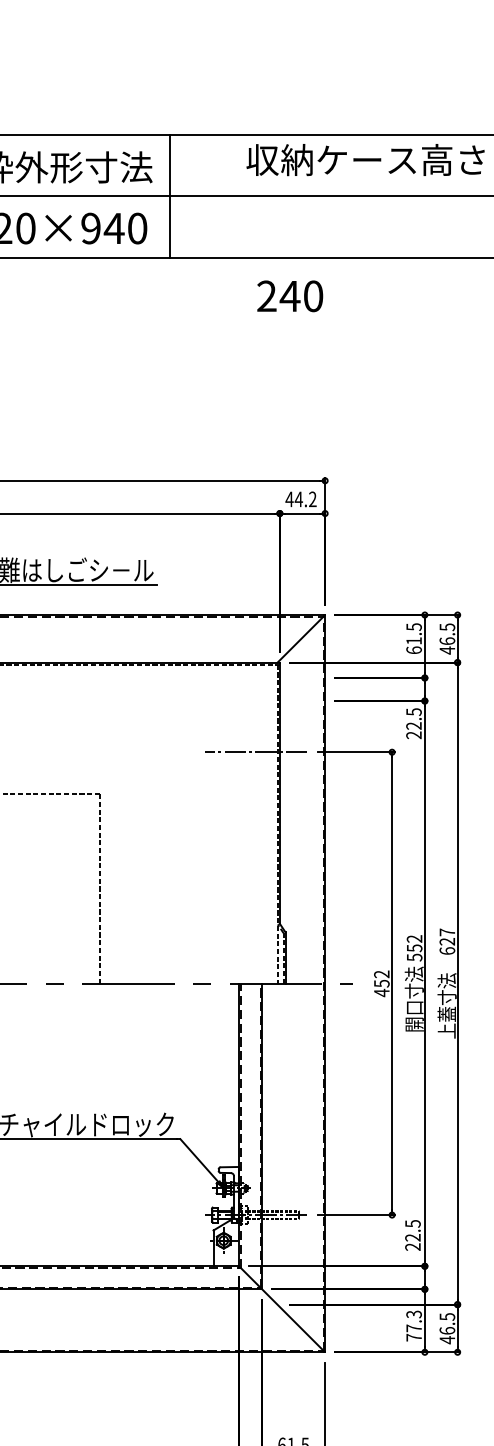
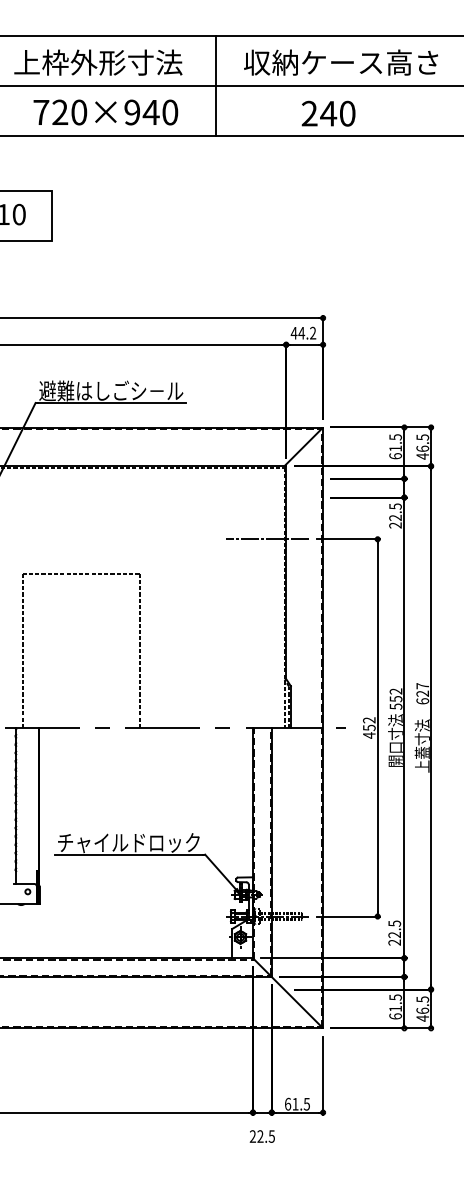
text: (364, 159) -> (340, 62), moved
line: (169, 196) -> (215, 86), moved
text: (290, 296) -> (328, 113), moved
text: (413, 1325) -> (395, 1006), 77.3 -> 61.5

